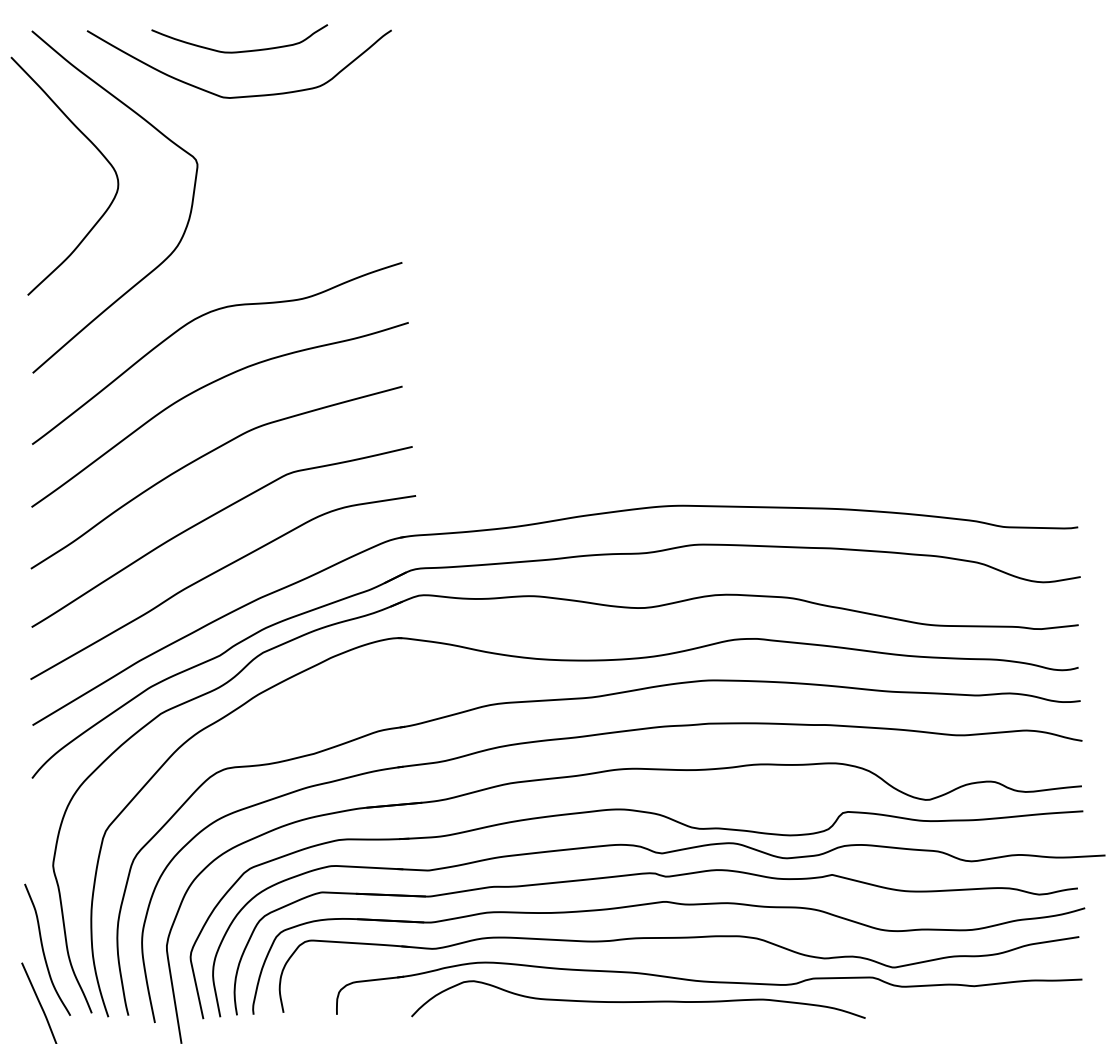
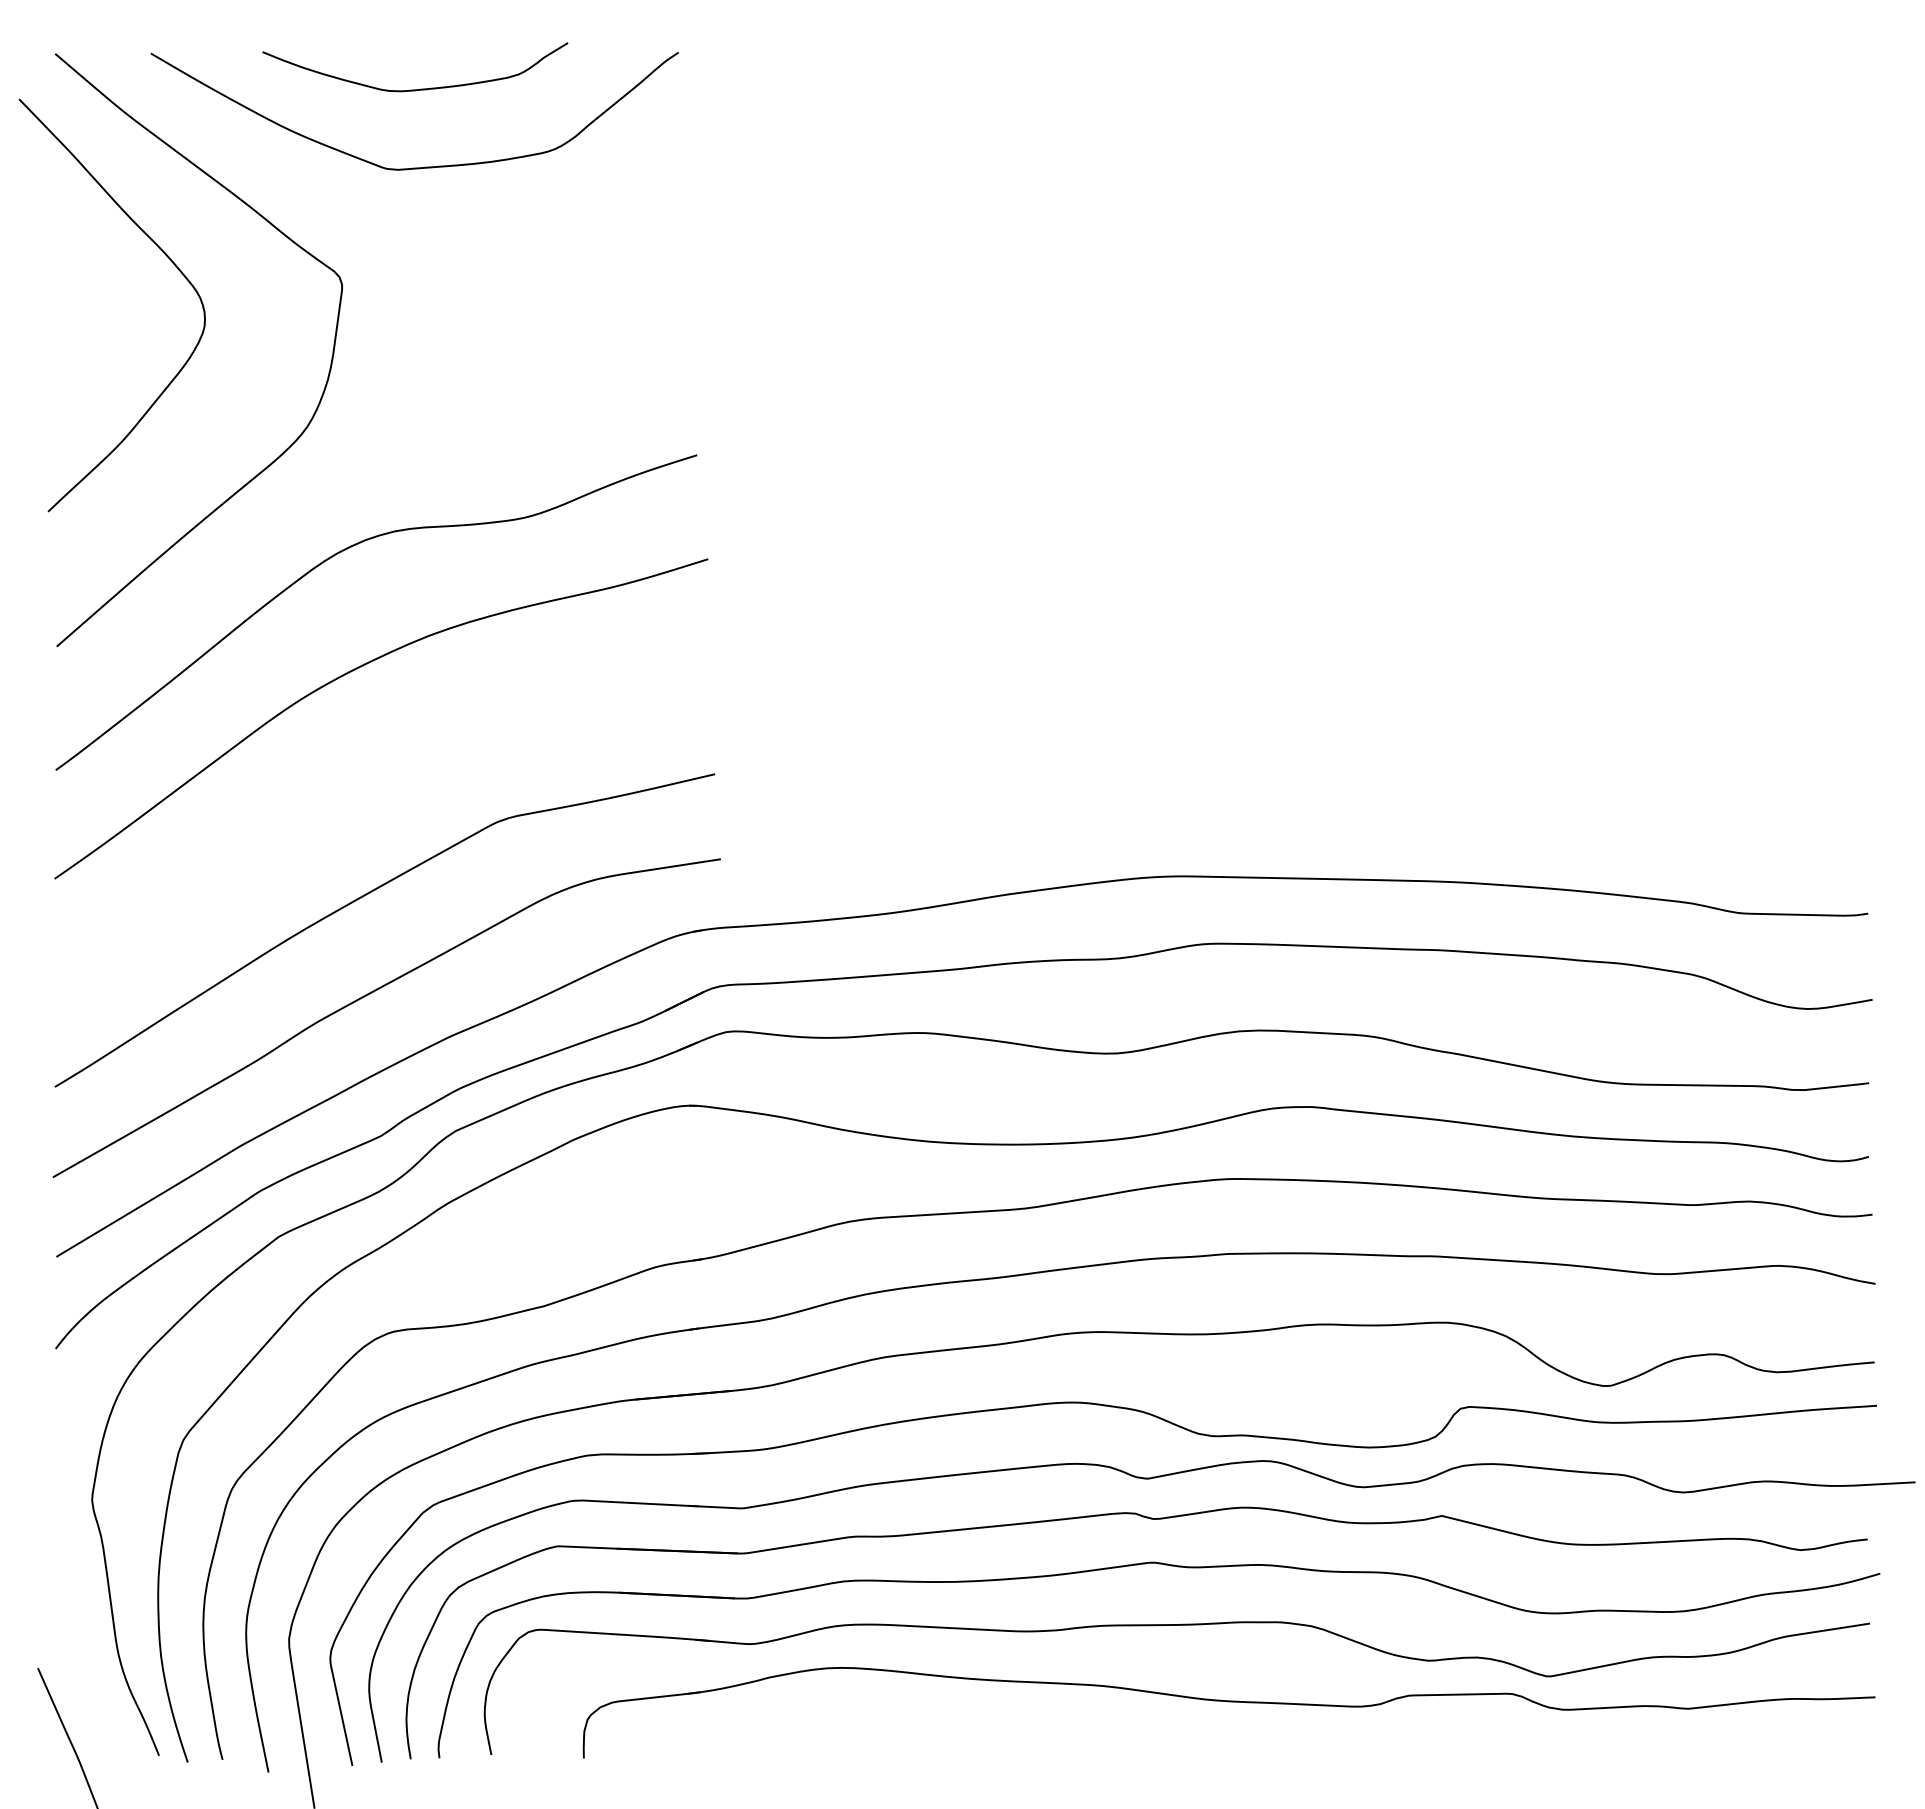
curve: (206, 455) -> (357, 789), removed
curve: (44, 951) -> (77, 1648), removed
curve: (638, 1001) -> (1106, 1735), removed

